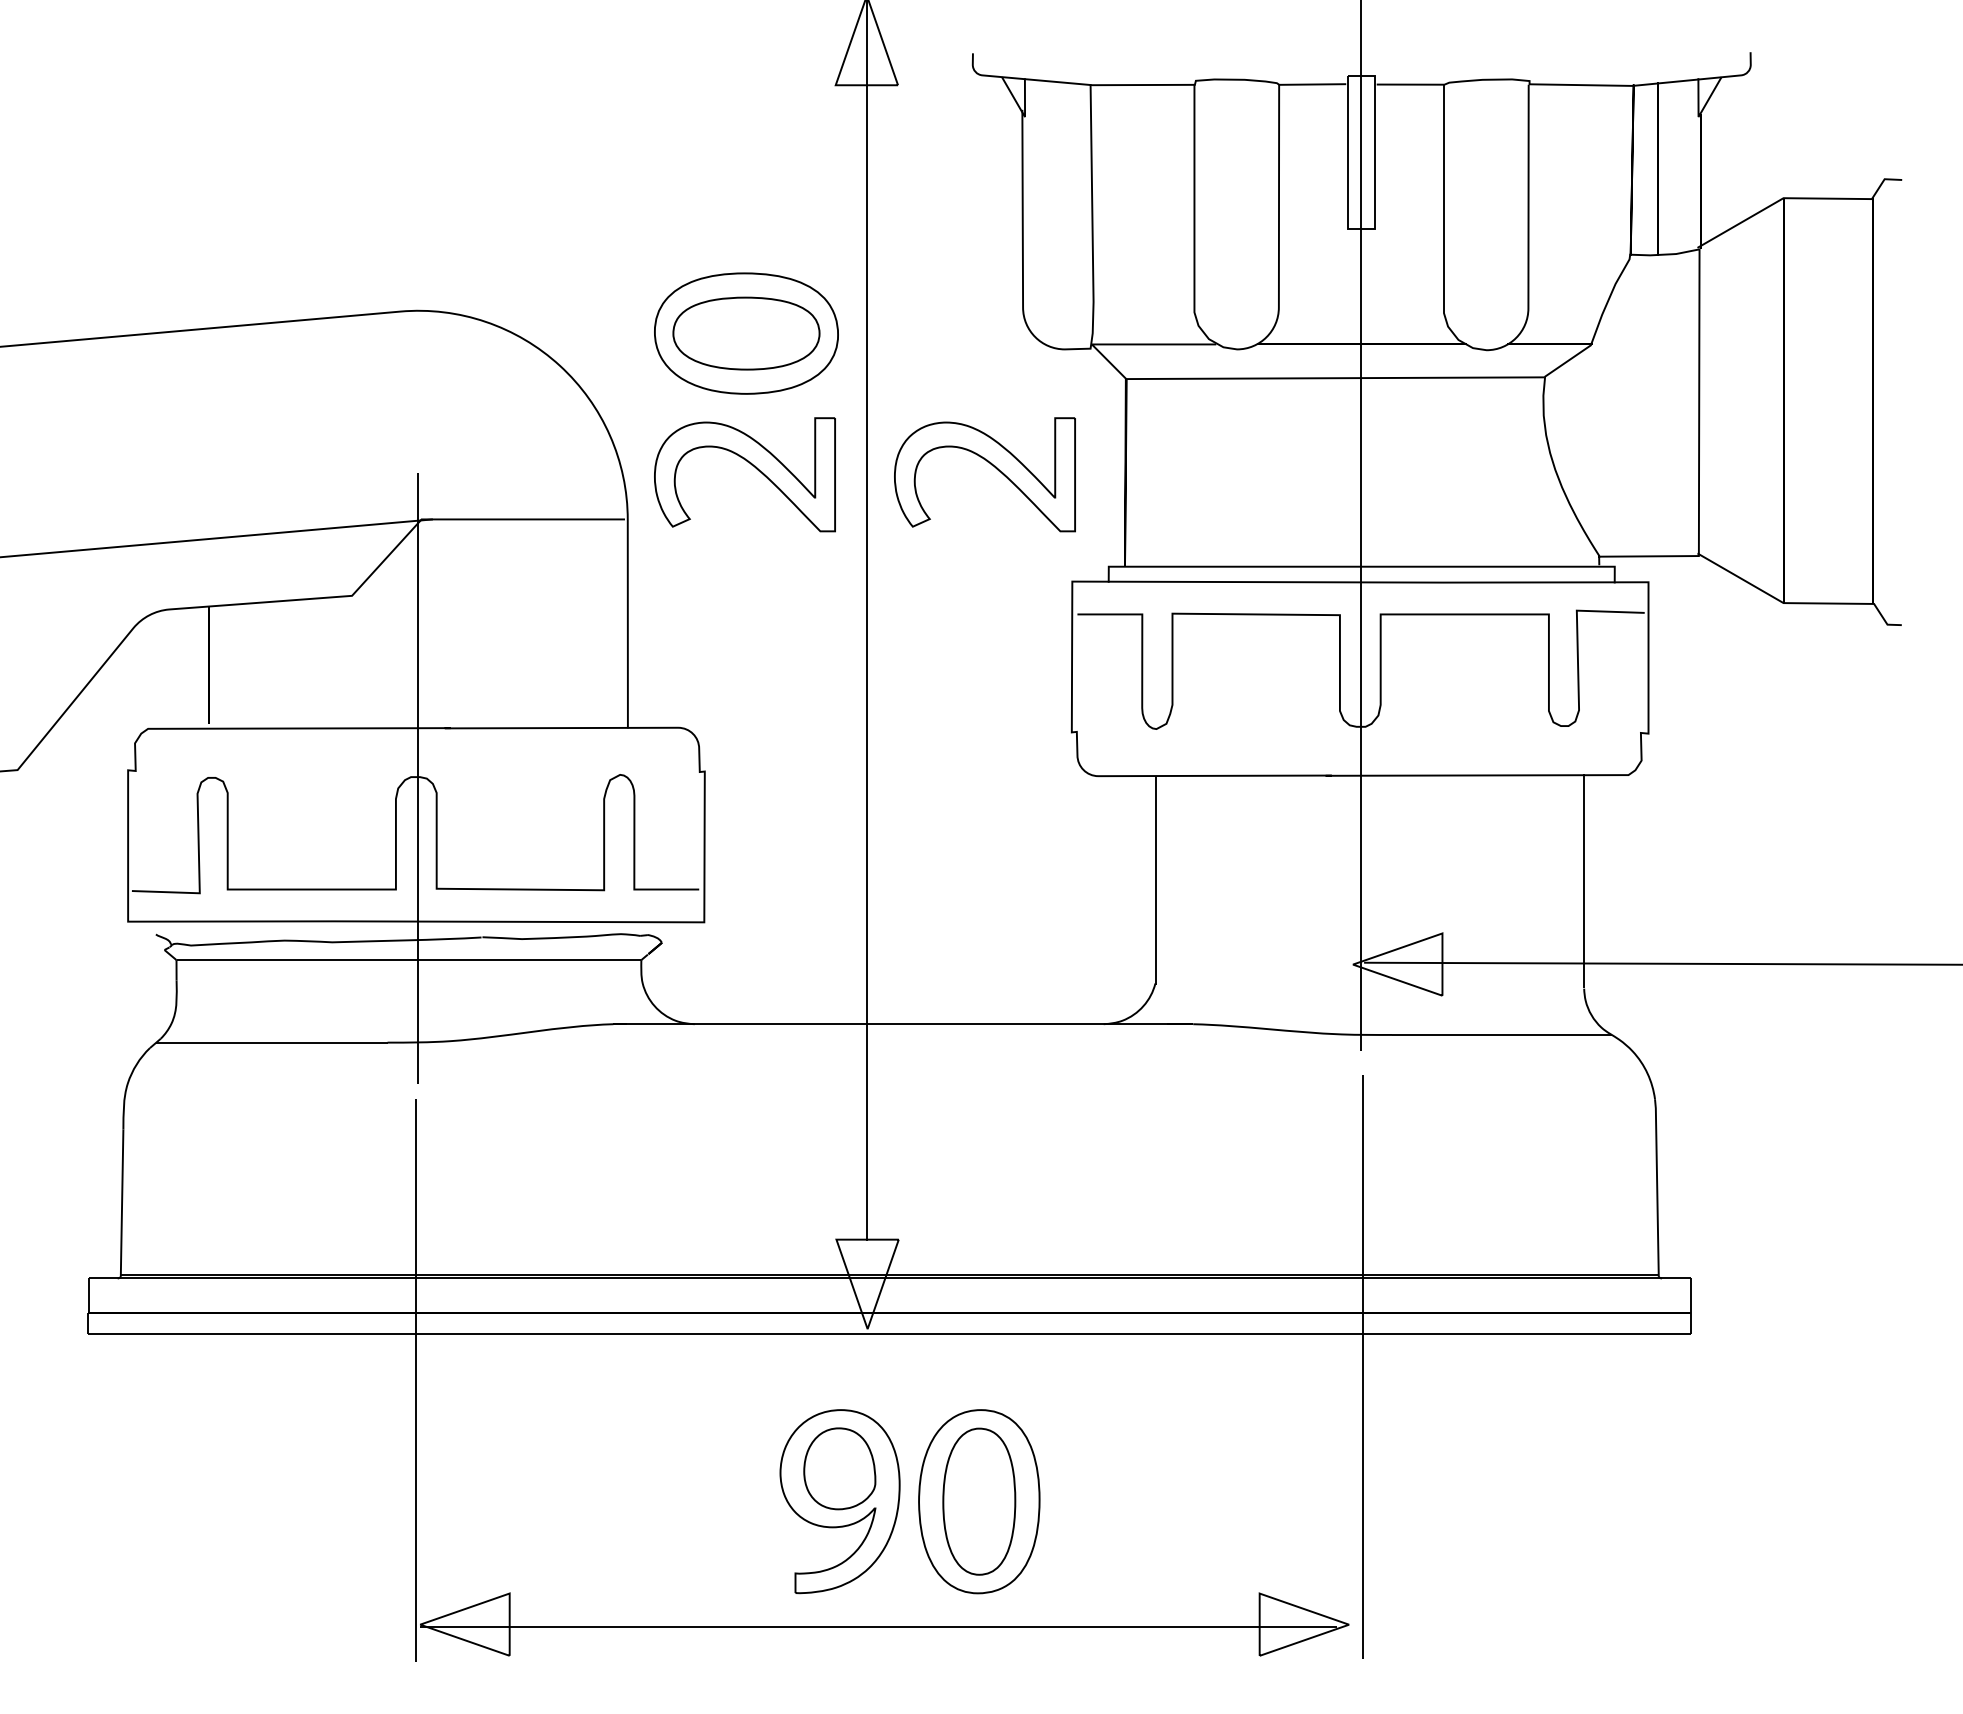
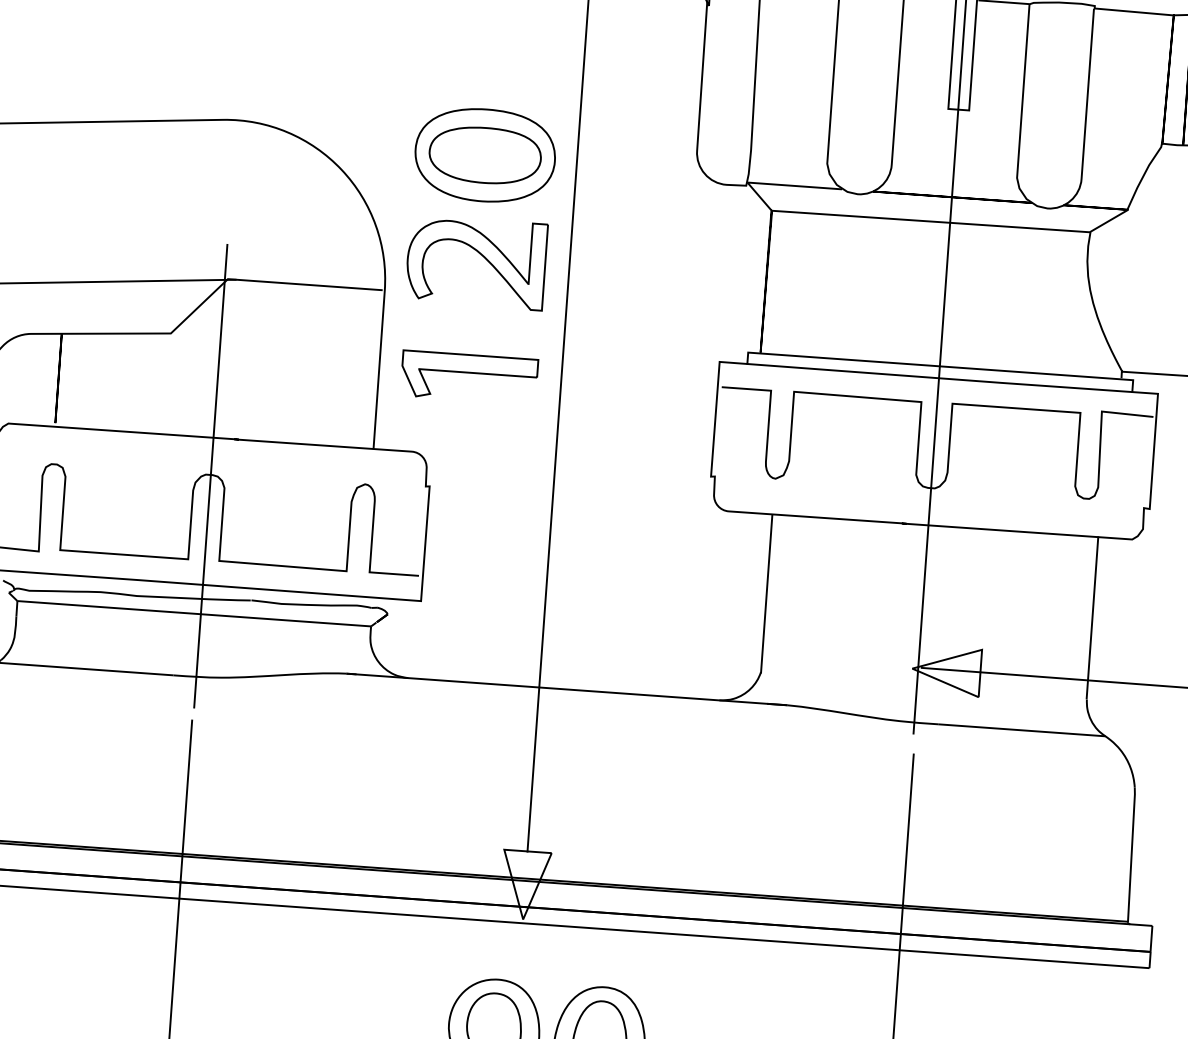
part: (991, 465) -> (664, 269), removed
part: (746, 625) -> (469, 377), added

